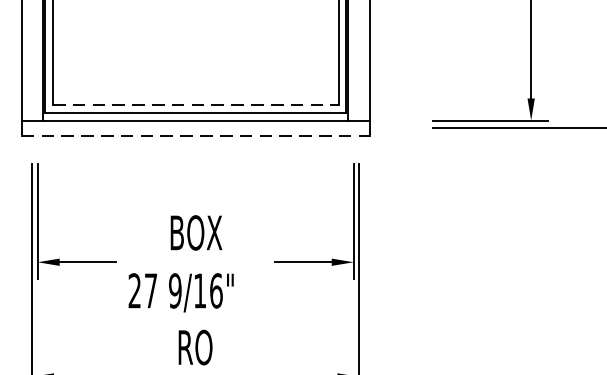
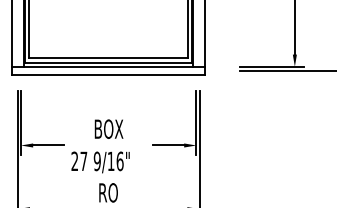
line: (197, 105) -> (109, 58), dashed -> solid
line: (195, 136) -> (108, 75), dashed -> solid

